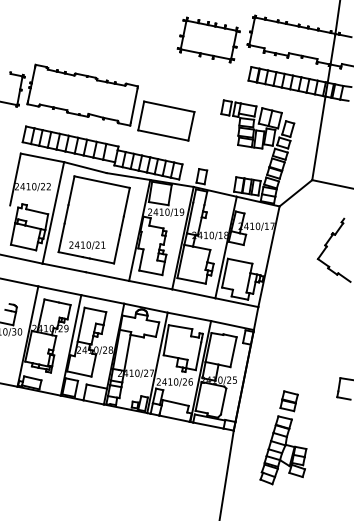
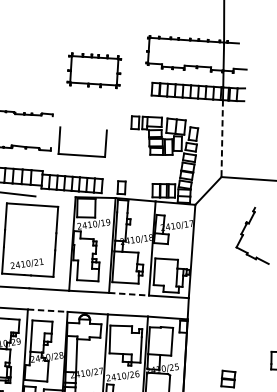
part: (208, 39) -> (94, 70), moved
line: (133, 105) -> (51, 132), removed
line: (169, 106) -> (83, 128), removed
line: (318, 138) -> (221, 138), solid -> dashed
line: (128, 176) -> (55, 196), removed
line: (194, 293) -> (129, 293), solid -> dashed
line: (102, 299) -> (47, 310), solid -> dashed

